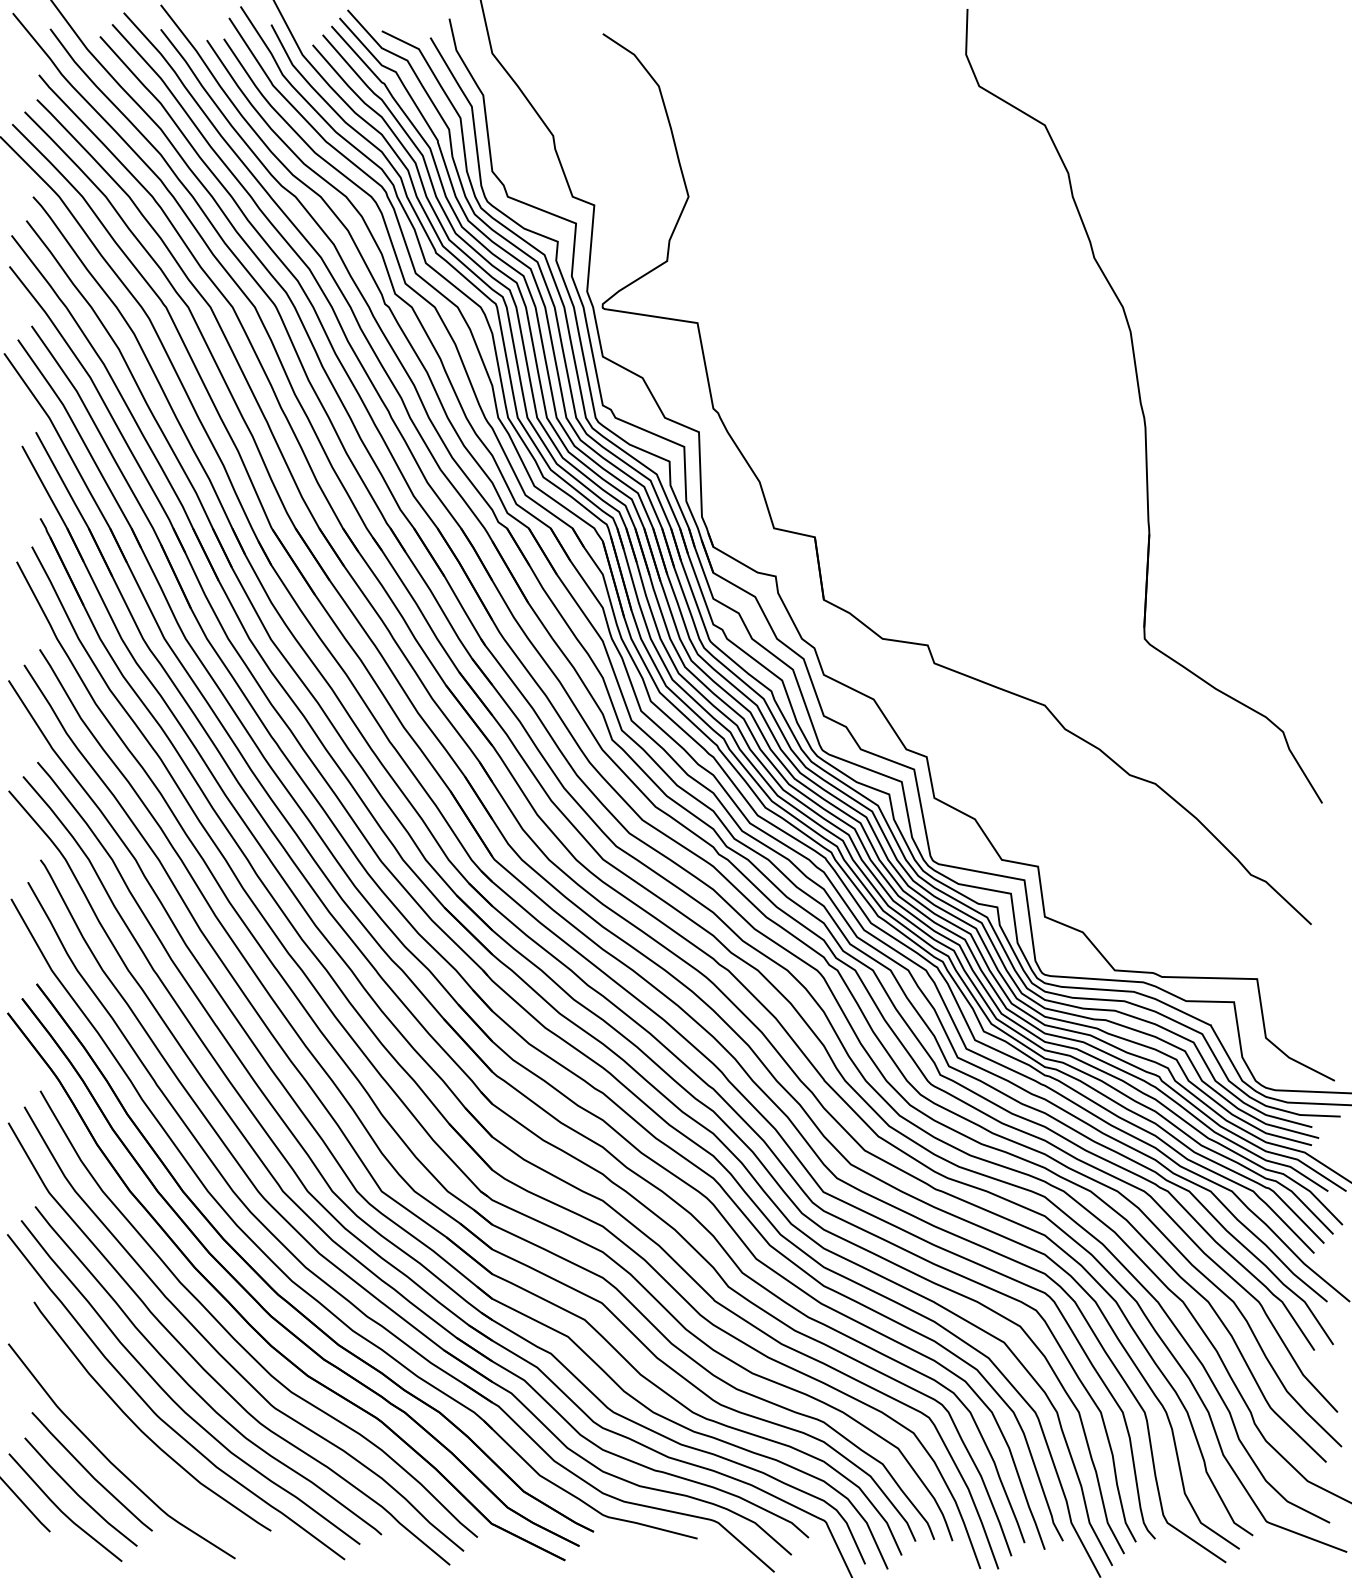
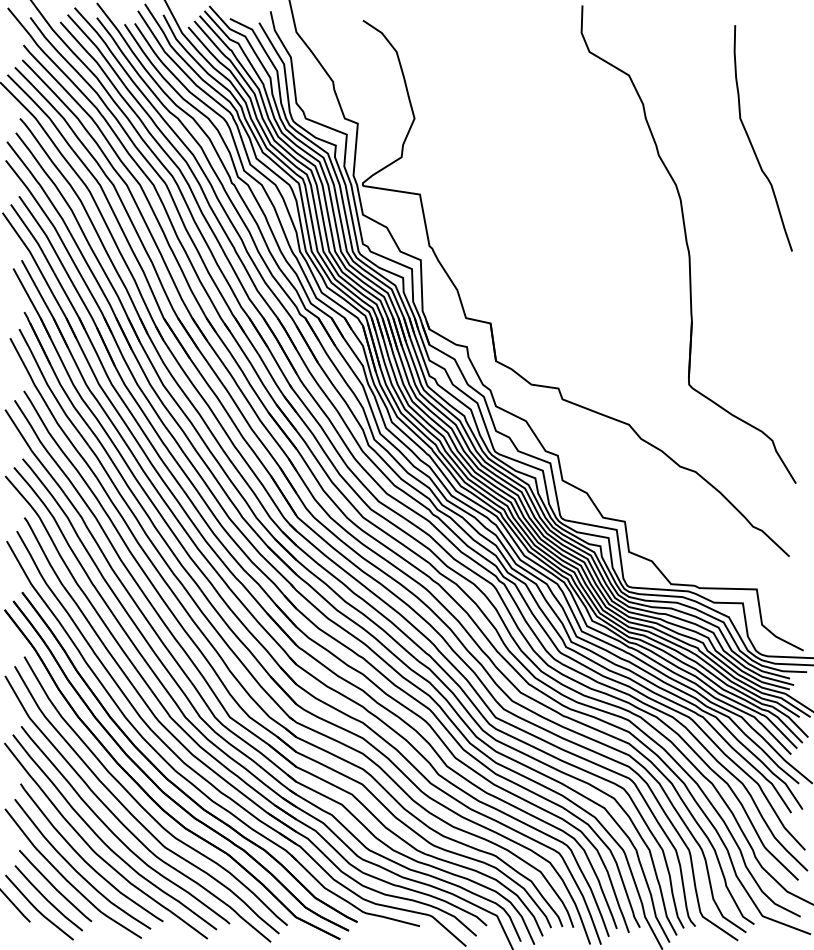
curve: (1248, 234) -> (751, 141), added
curve: (130, 1447) -> (78, 871), added

